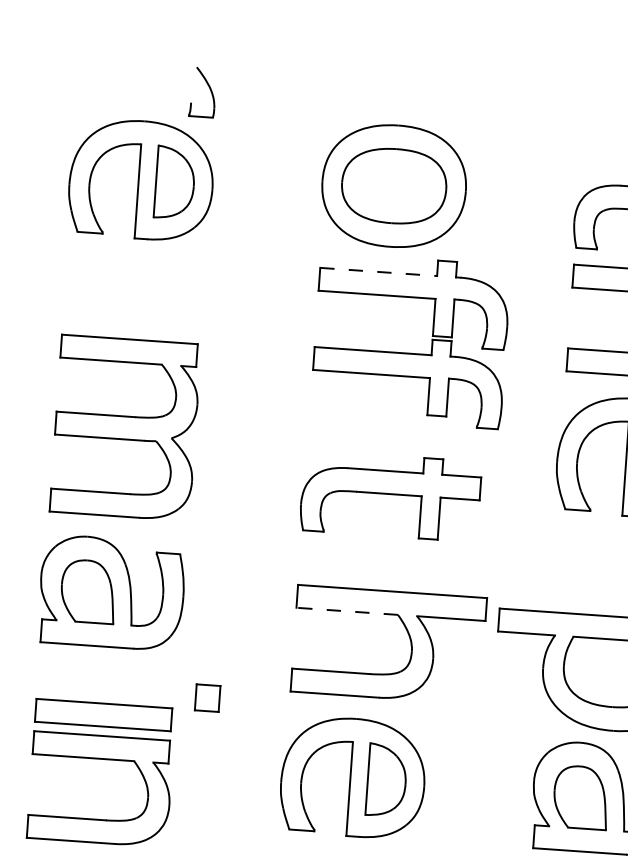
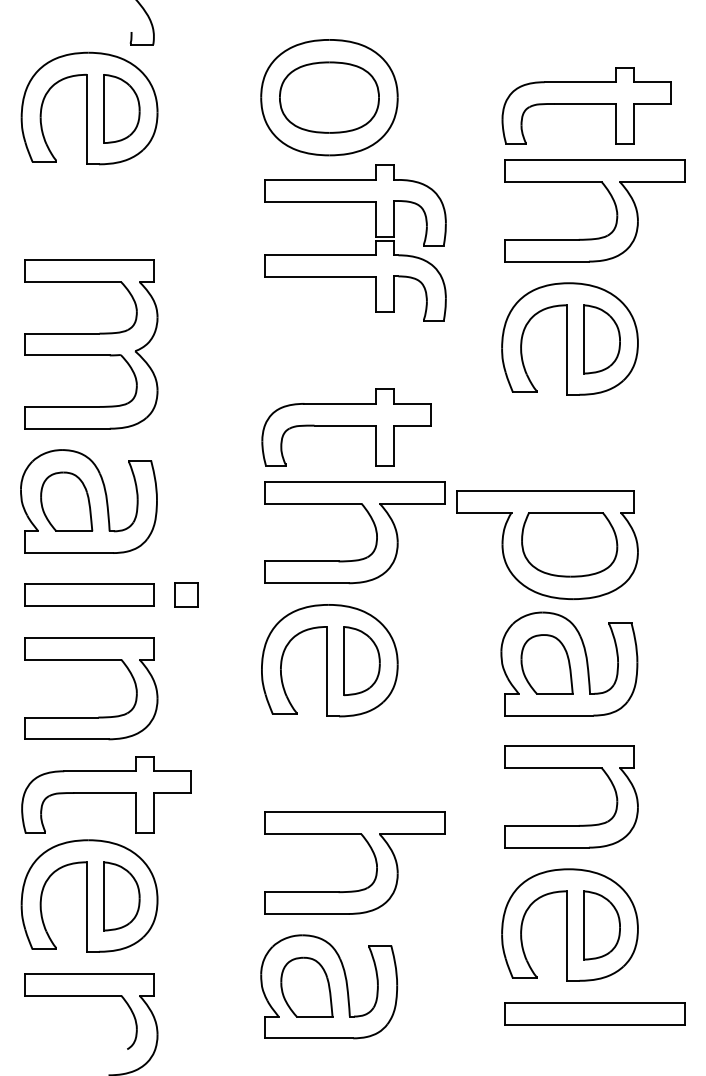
line: (378, 271) -> (320, 179), dashed -> solid
part: (390, 496) -> (346, 427), moved
line: (346, 611) -> (312, 503), dashed -> solid
part: (103, 714) -> (89, 594), moved

